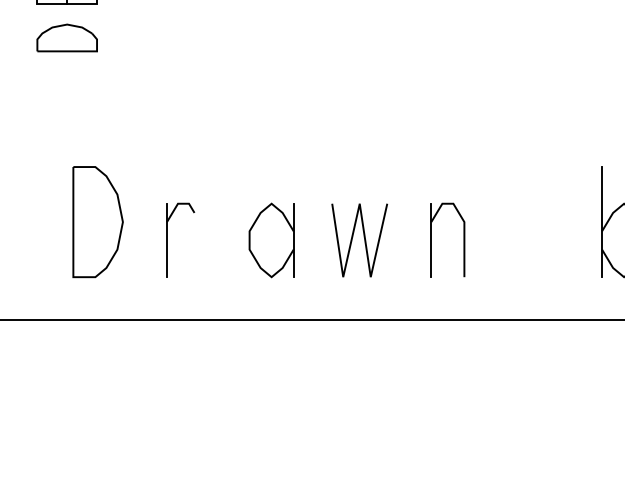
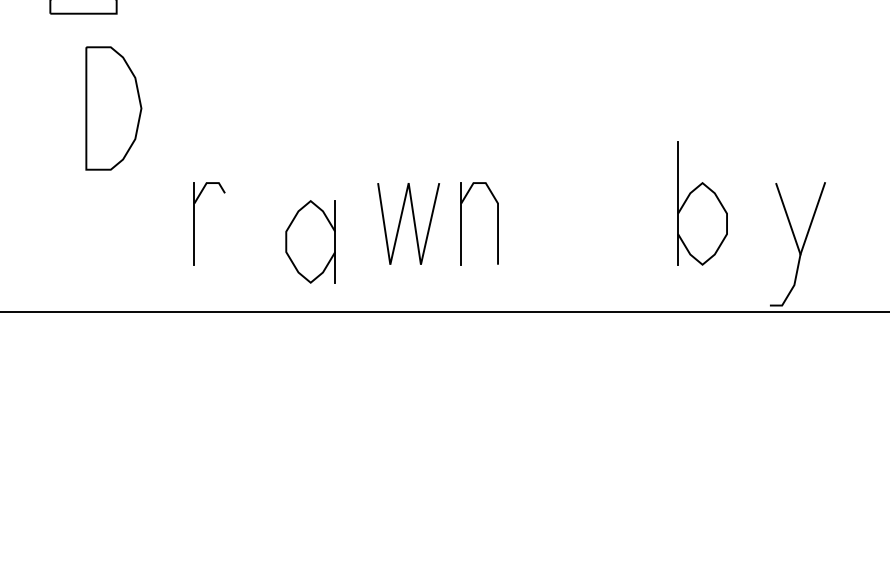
part: (97, 222) -> (113, 108), moved
part: (271, 240) -> (310, 241), moved
part: (431, 240) -> (461, 223), moved

